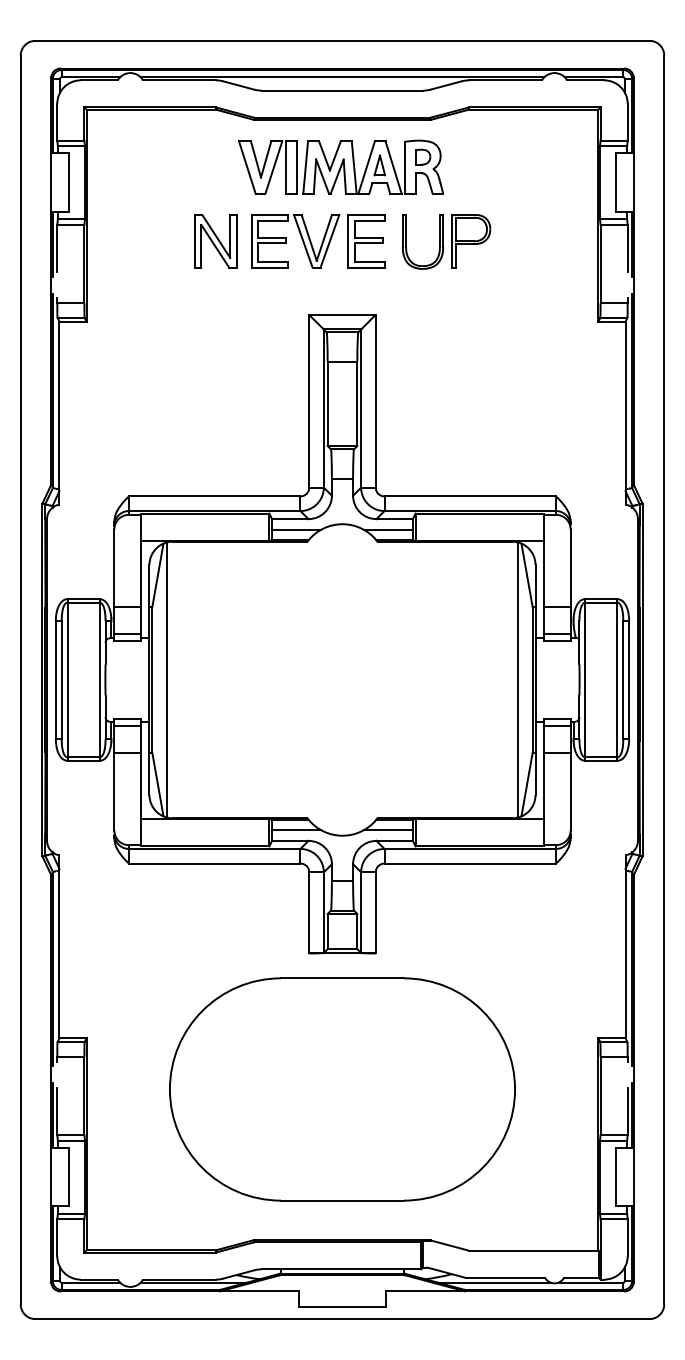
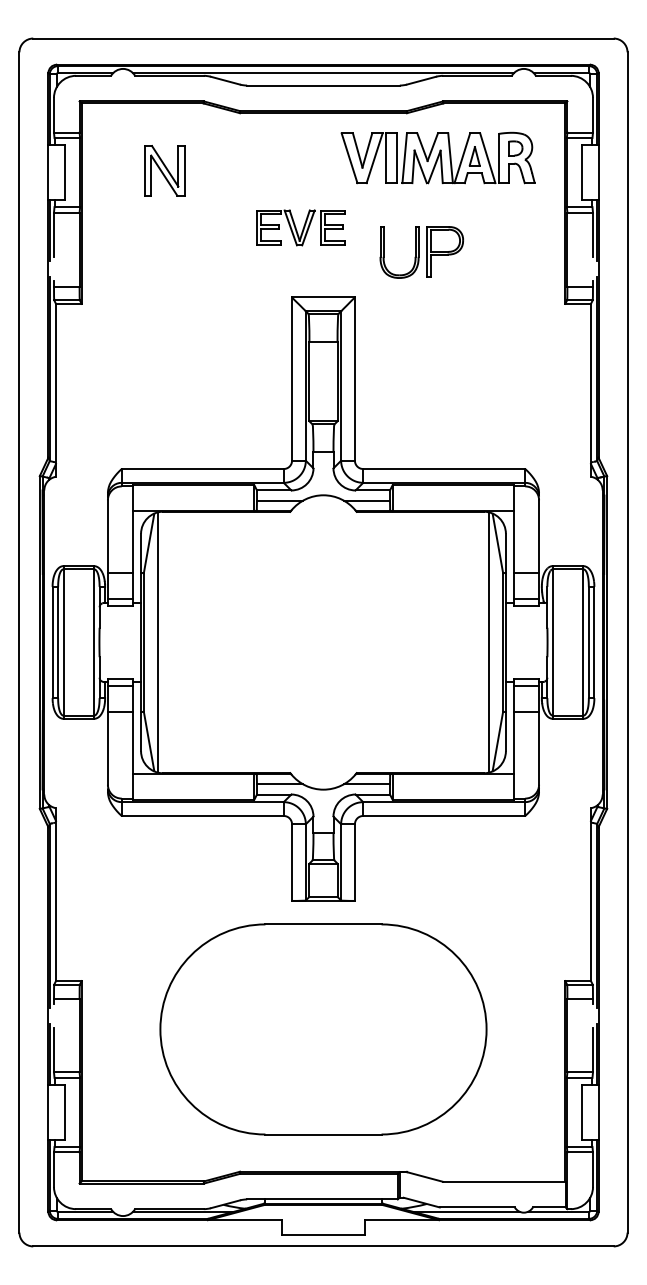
part: (340, 166) -> (437, 157), moved
part: (215, 240) -> (164, 170), moved
part: (318, 240) -> (300, 227), size x0.7
part: (446, 241) -> (421, 252), moved

